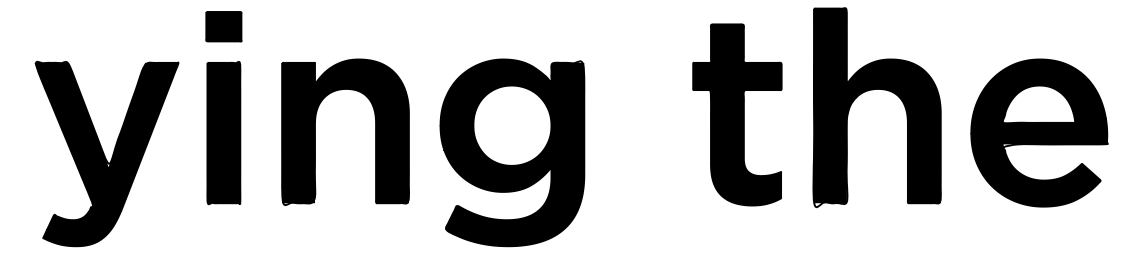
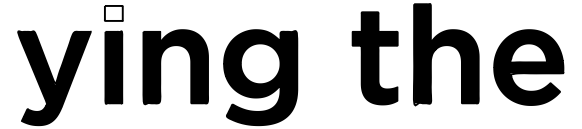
fill: (223, 24) -> (113, 12), removed

